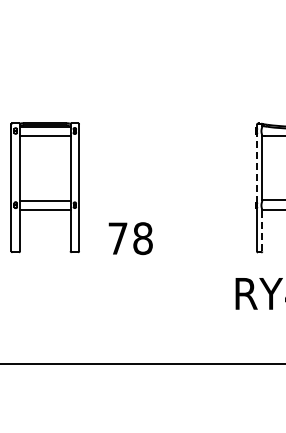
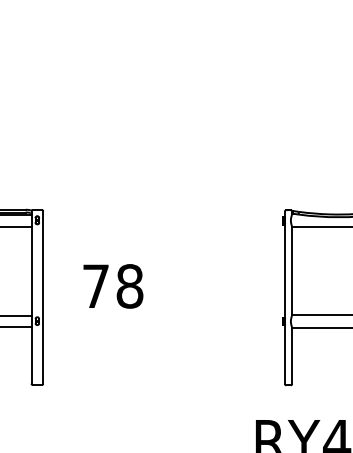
line: (257, 167) -> (285, 269), dashed -> solid
line: (262, 230) -> (292, 355), dashed -> solid
text: (130, 238) -> (112, 286), moved

